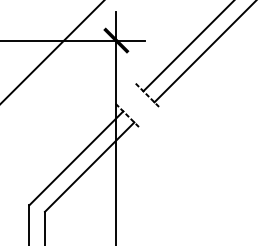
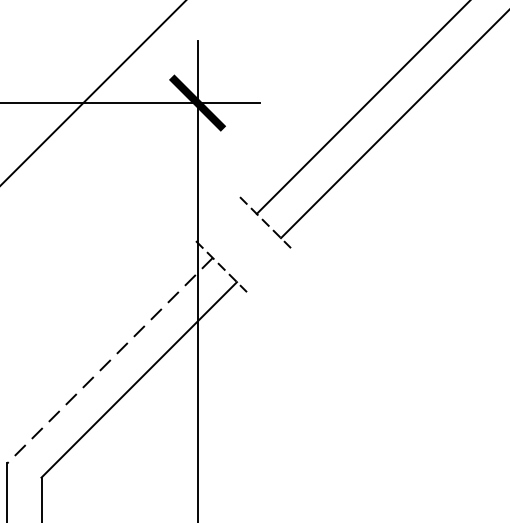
line: (75, 158) -> (108, 360), solid -> dashed

